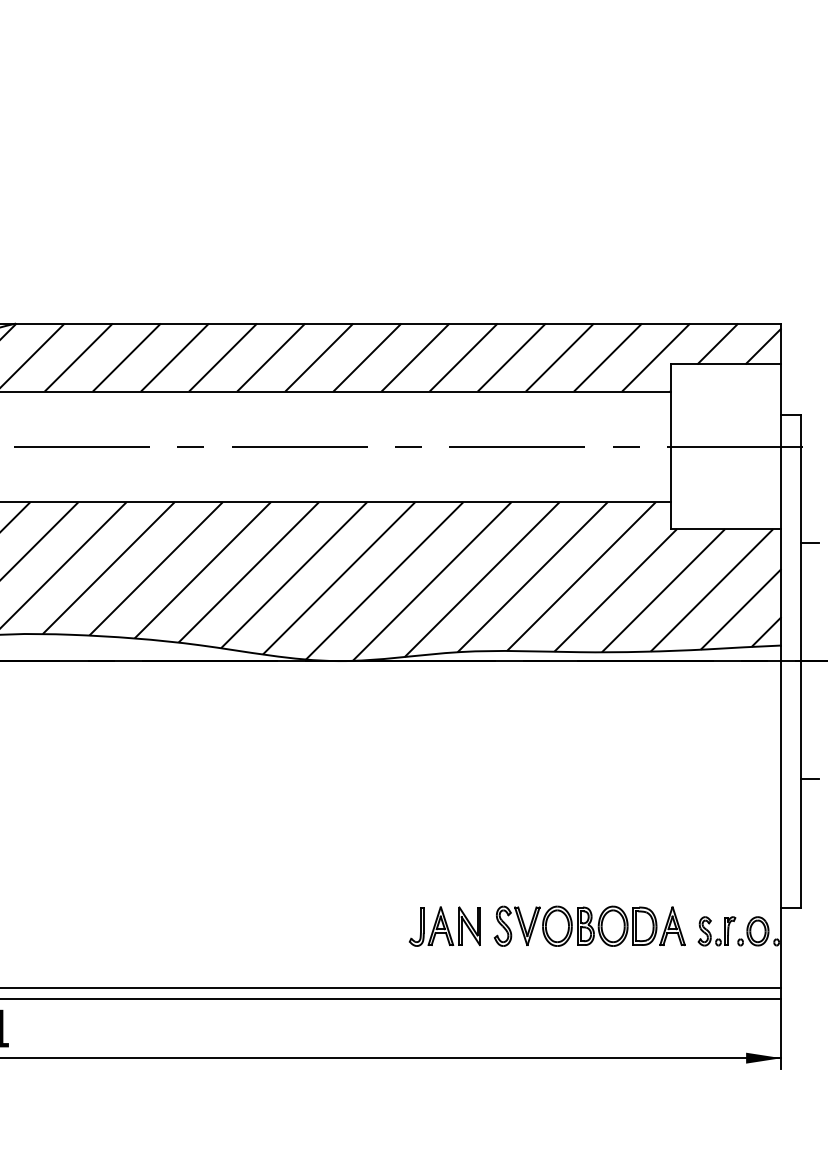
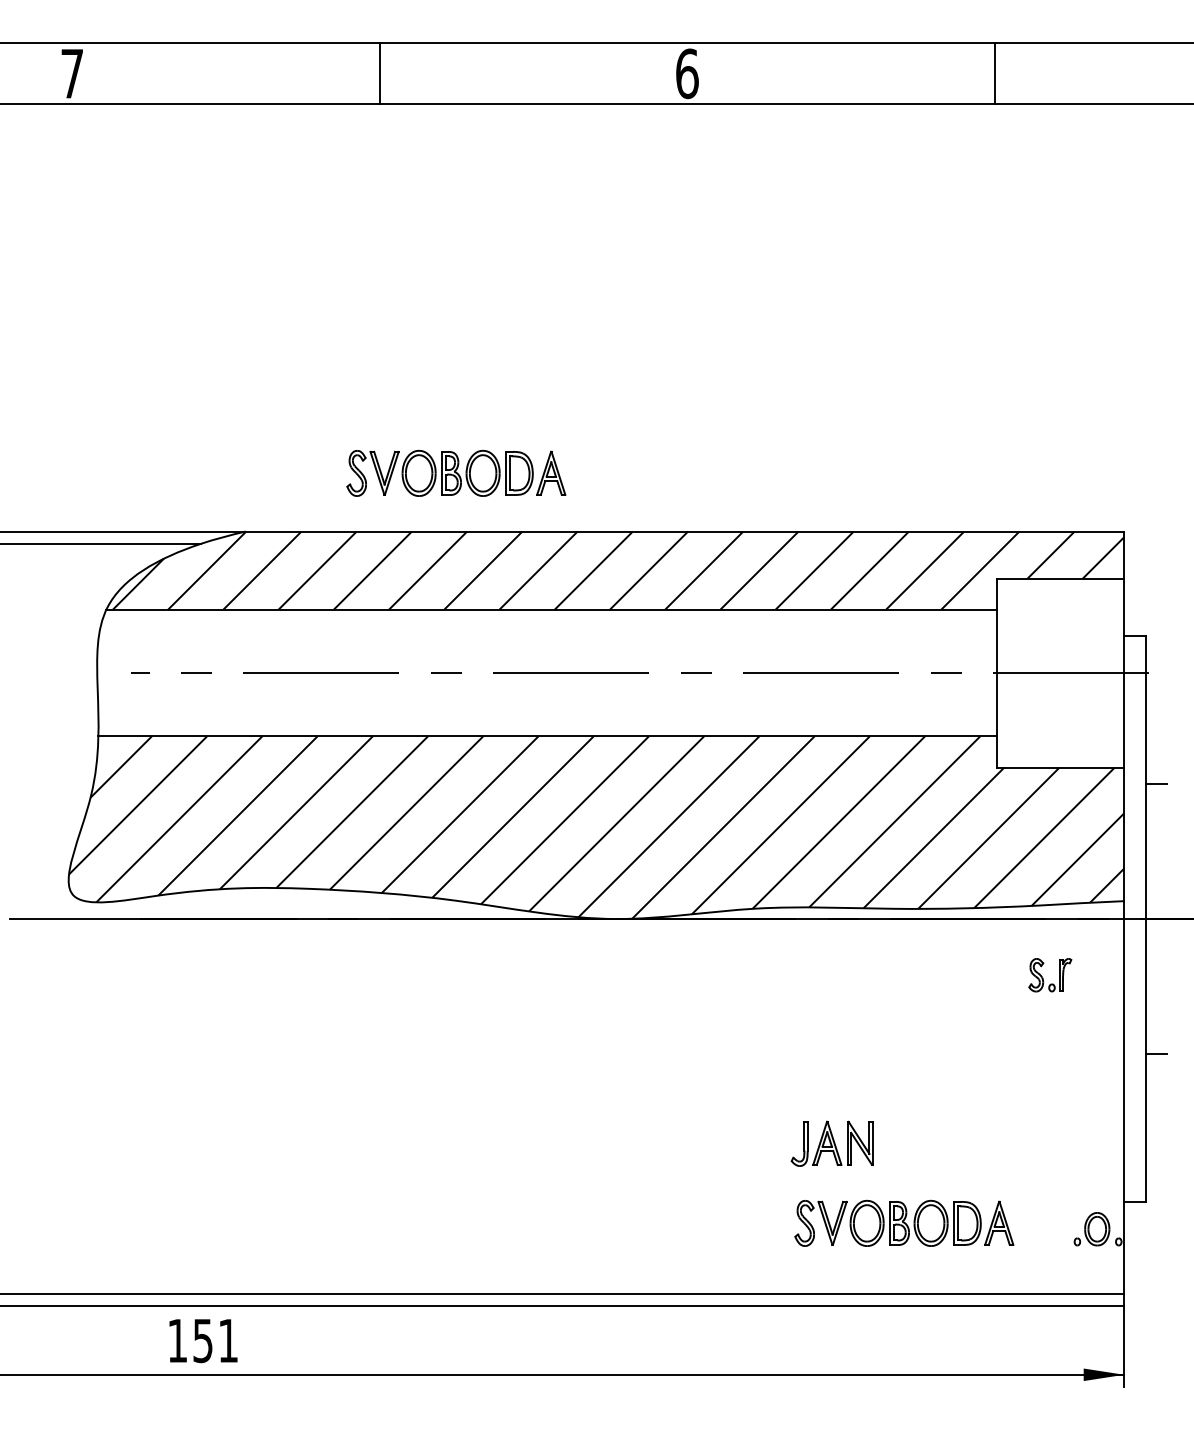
part: (199, 272) -> (456, 472), added
part: (444, 926) -> (831, 1143), moved
part: (711, 933) -> (1043, 977), moved

